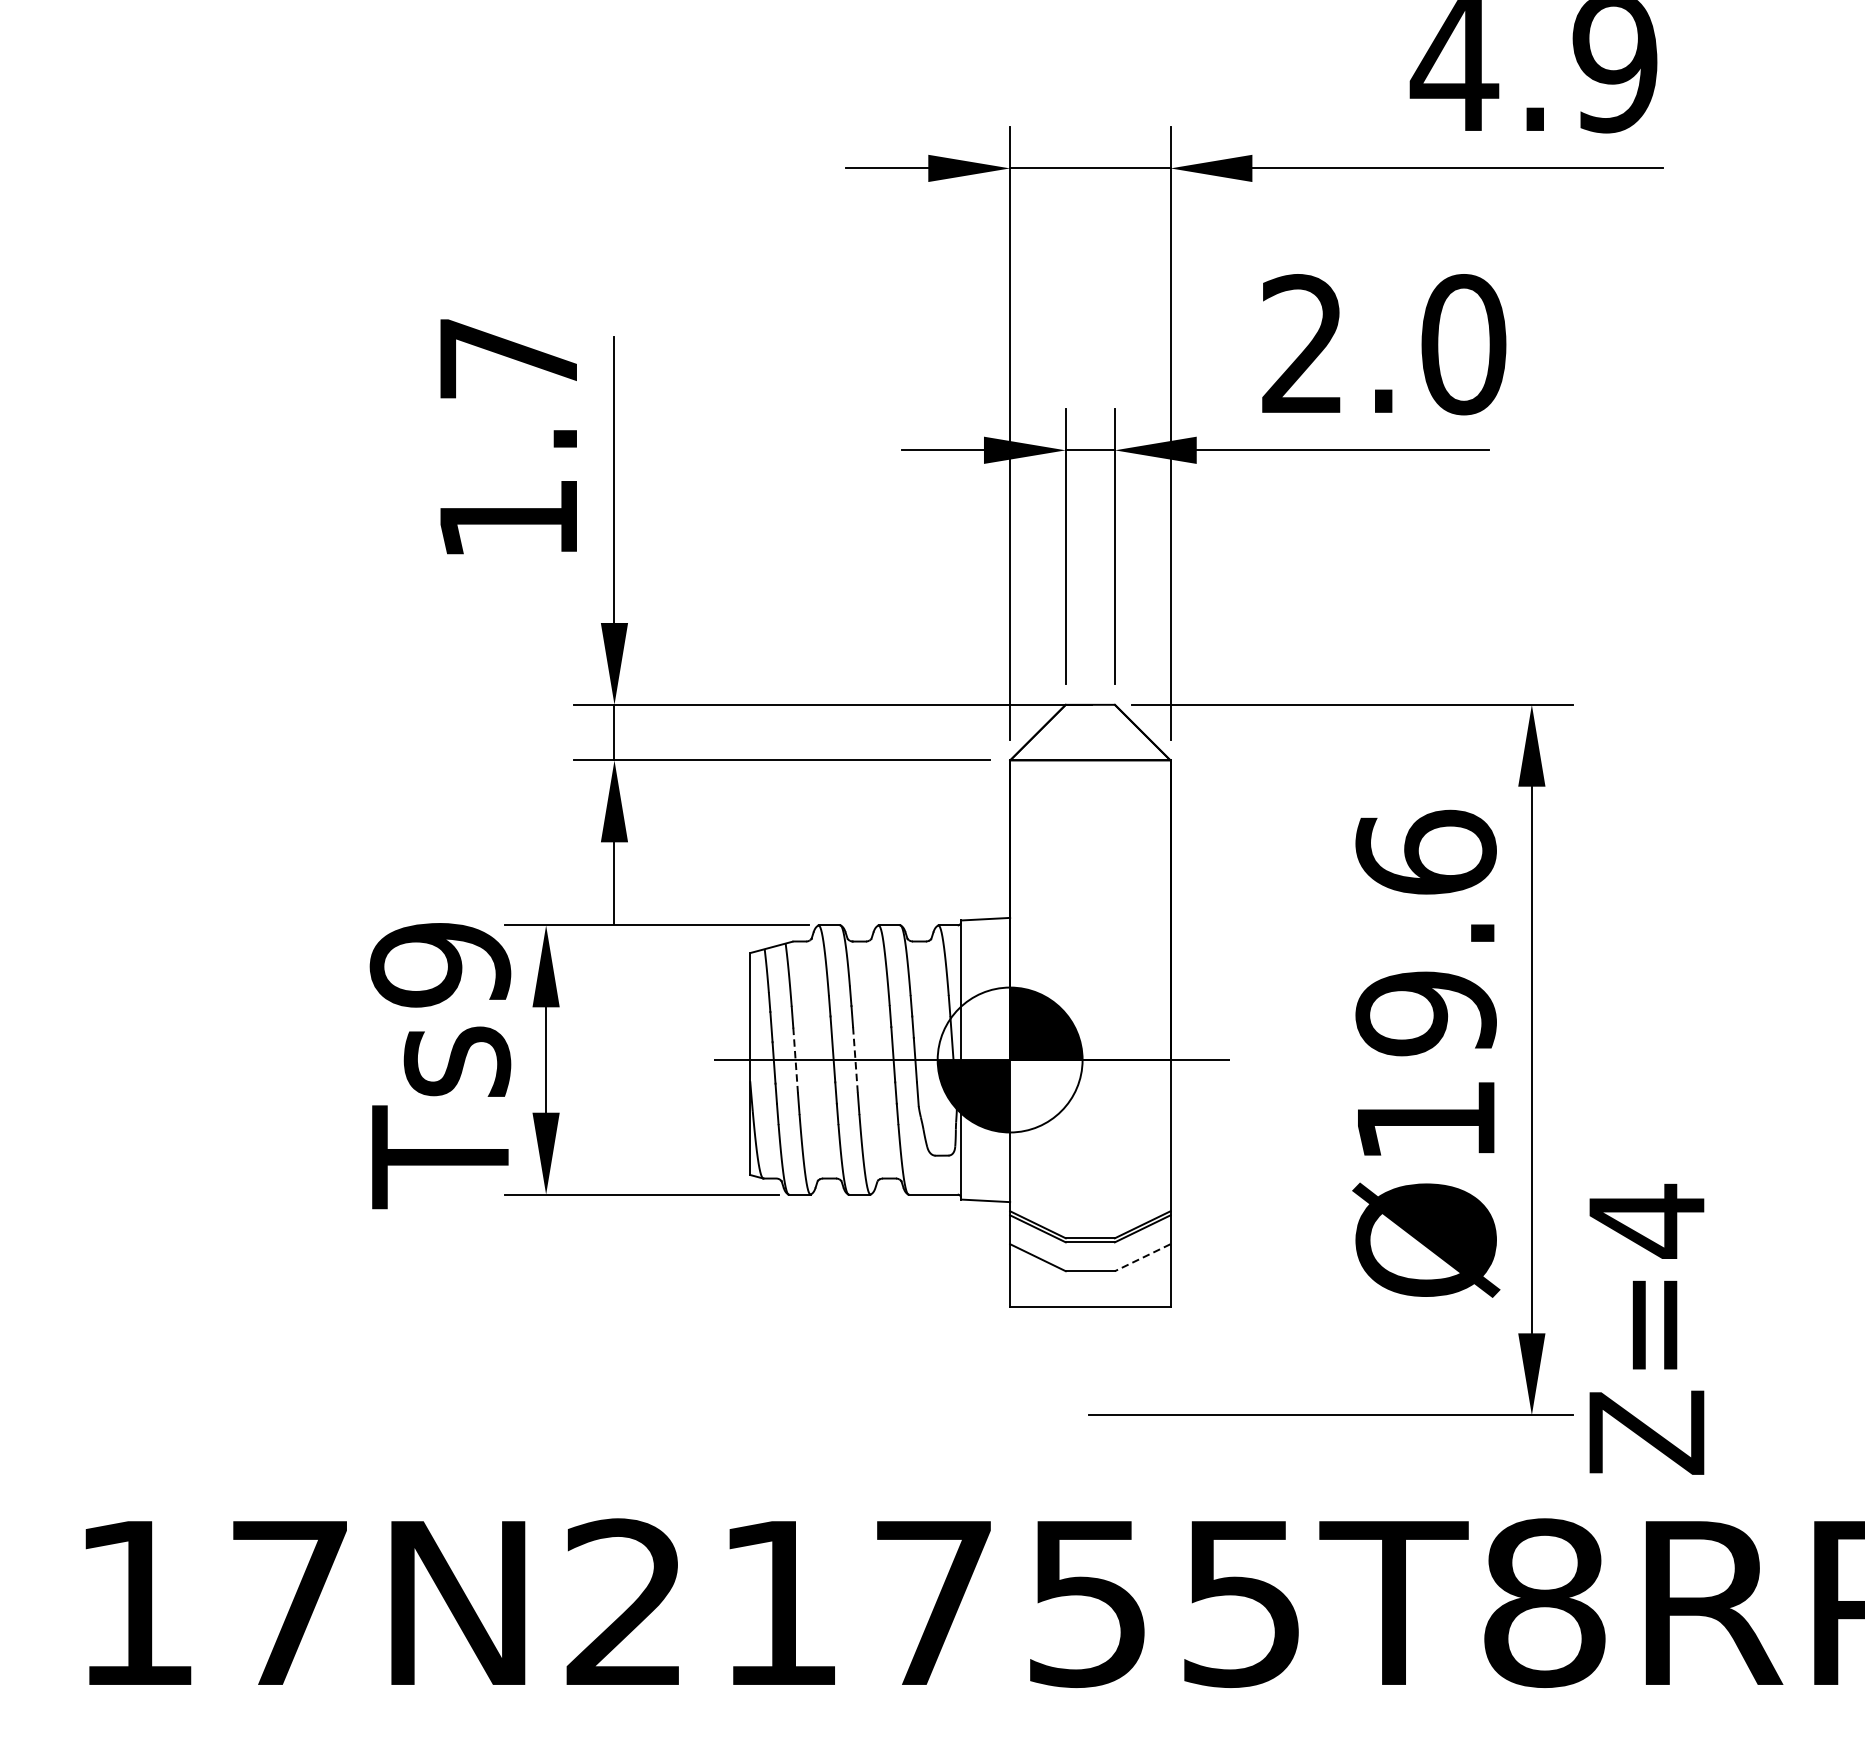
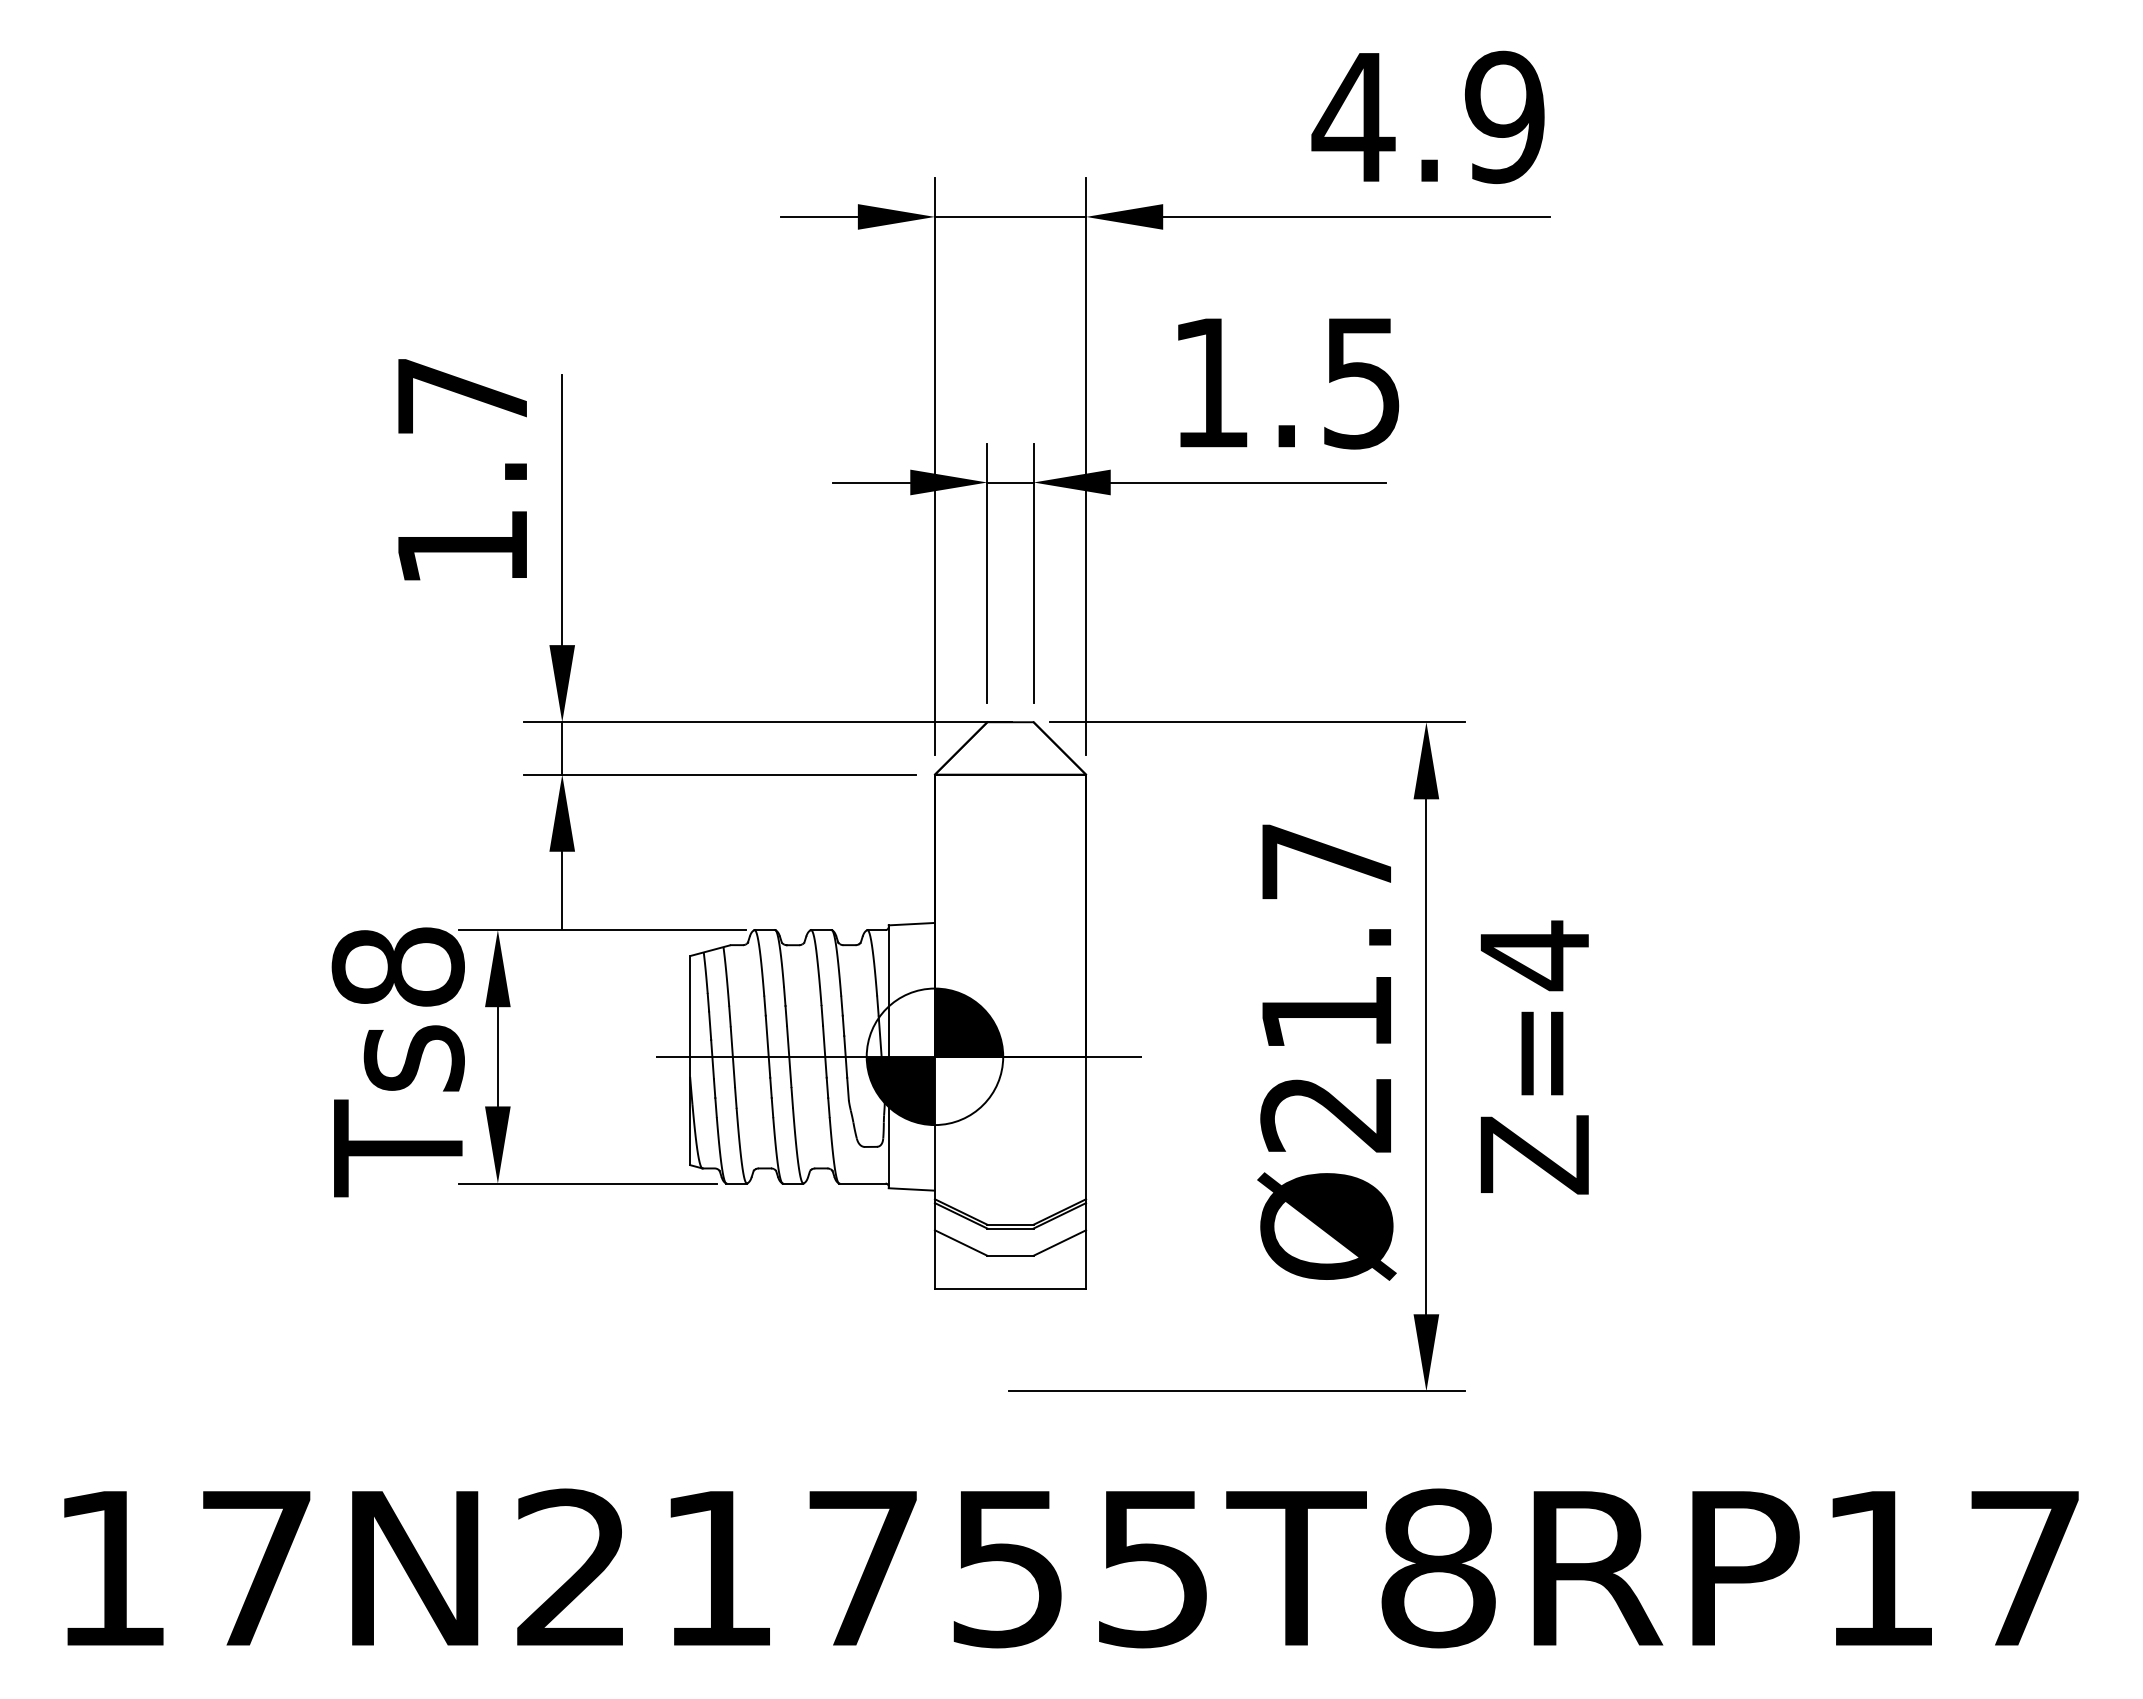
text: (1384, 344) -> (1287, 382), 2.0 -> 1.5
text: (439, 965) -> (397, 967), Ts9 -> Ts8
text: (1425, 985) -> (1326, 986), Ø19.6 -> Ø21.7
line: (855, 1059) -> (789, 1056), dashed -> solid
line: (795, 1060) -> (732, 1057), dashed -> solid
line: (1142, 1258) -> (1059, 1243), dashed -> solid
text: (1646, 1329) -> (1534, 1057), moved

